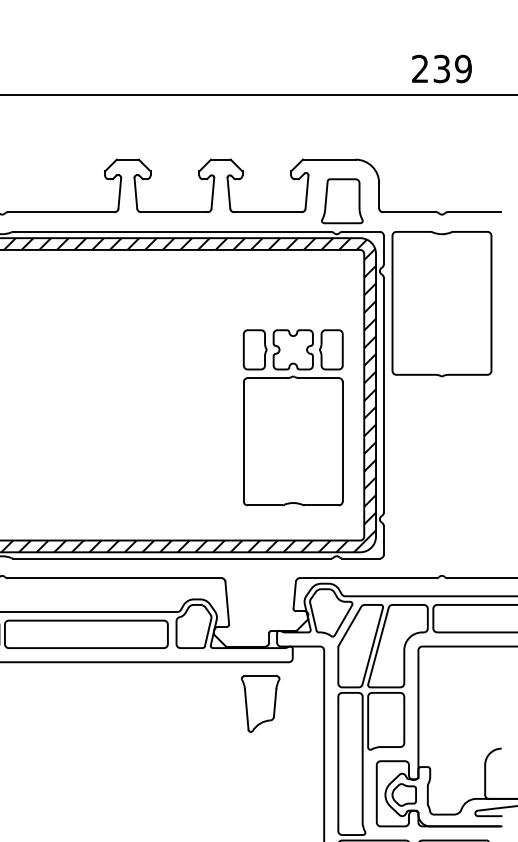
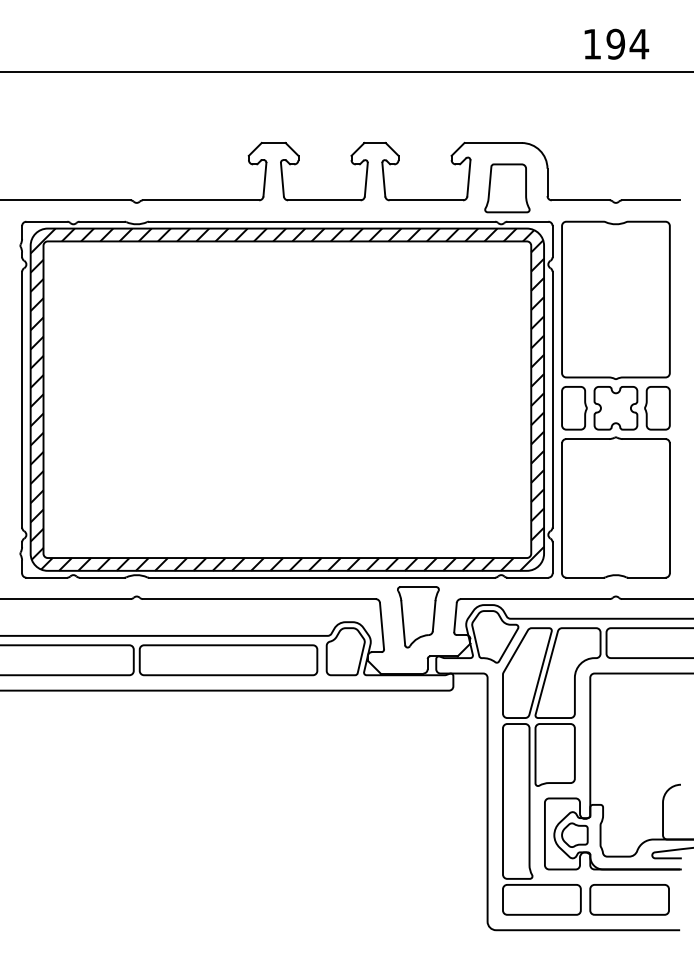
text: (442, 68) -> (616, 43), 239 -> 194
part: (292, 417) -> (615, 482), moved
part: (260, 704) -> (418, 617), moved

